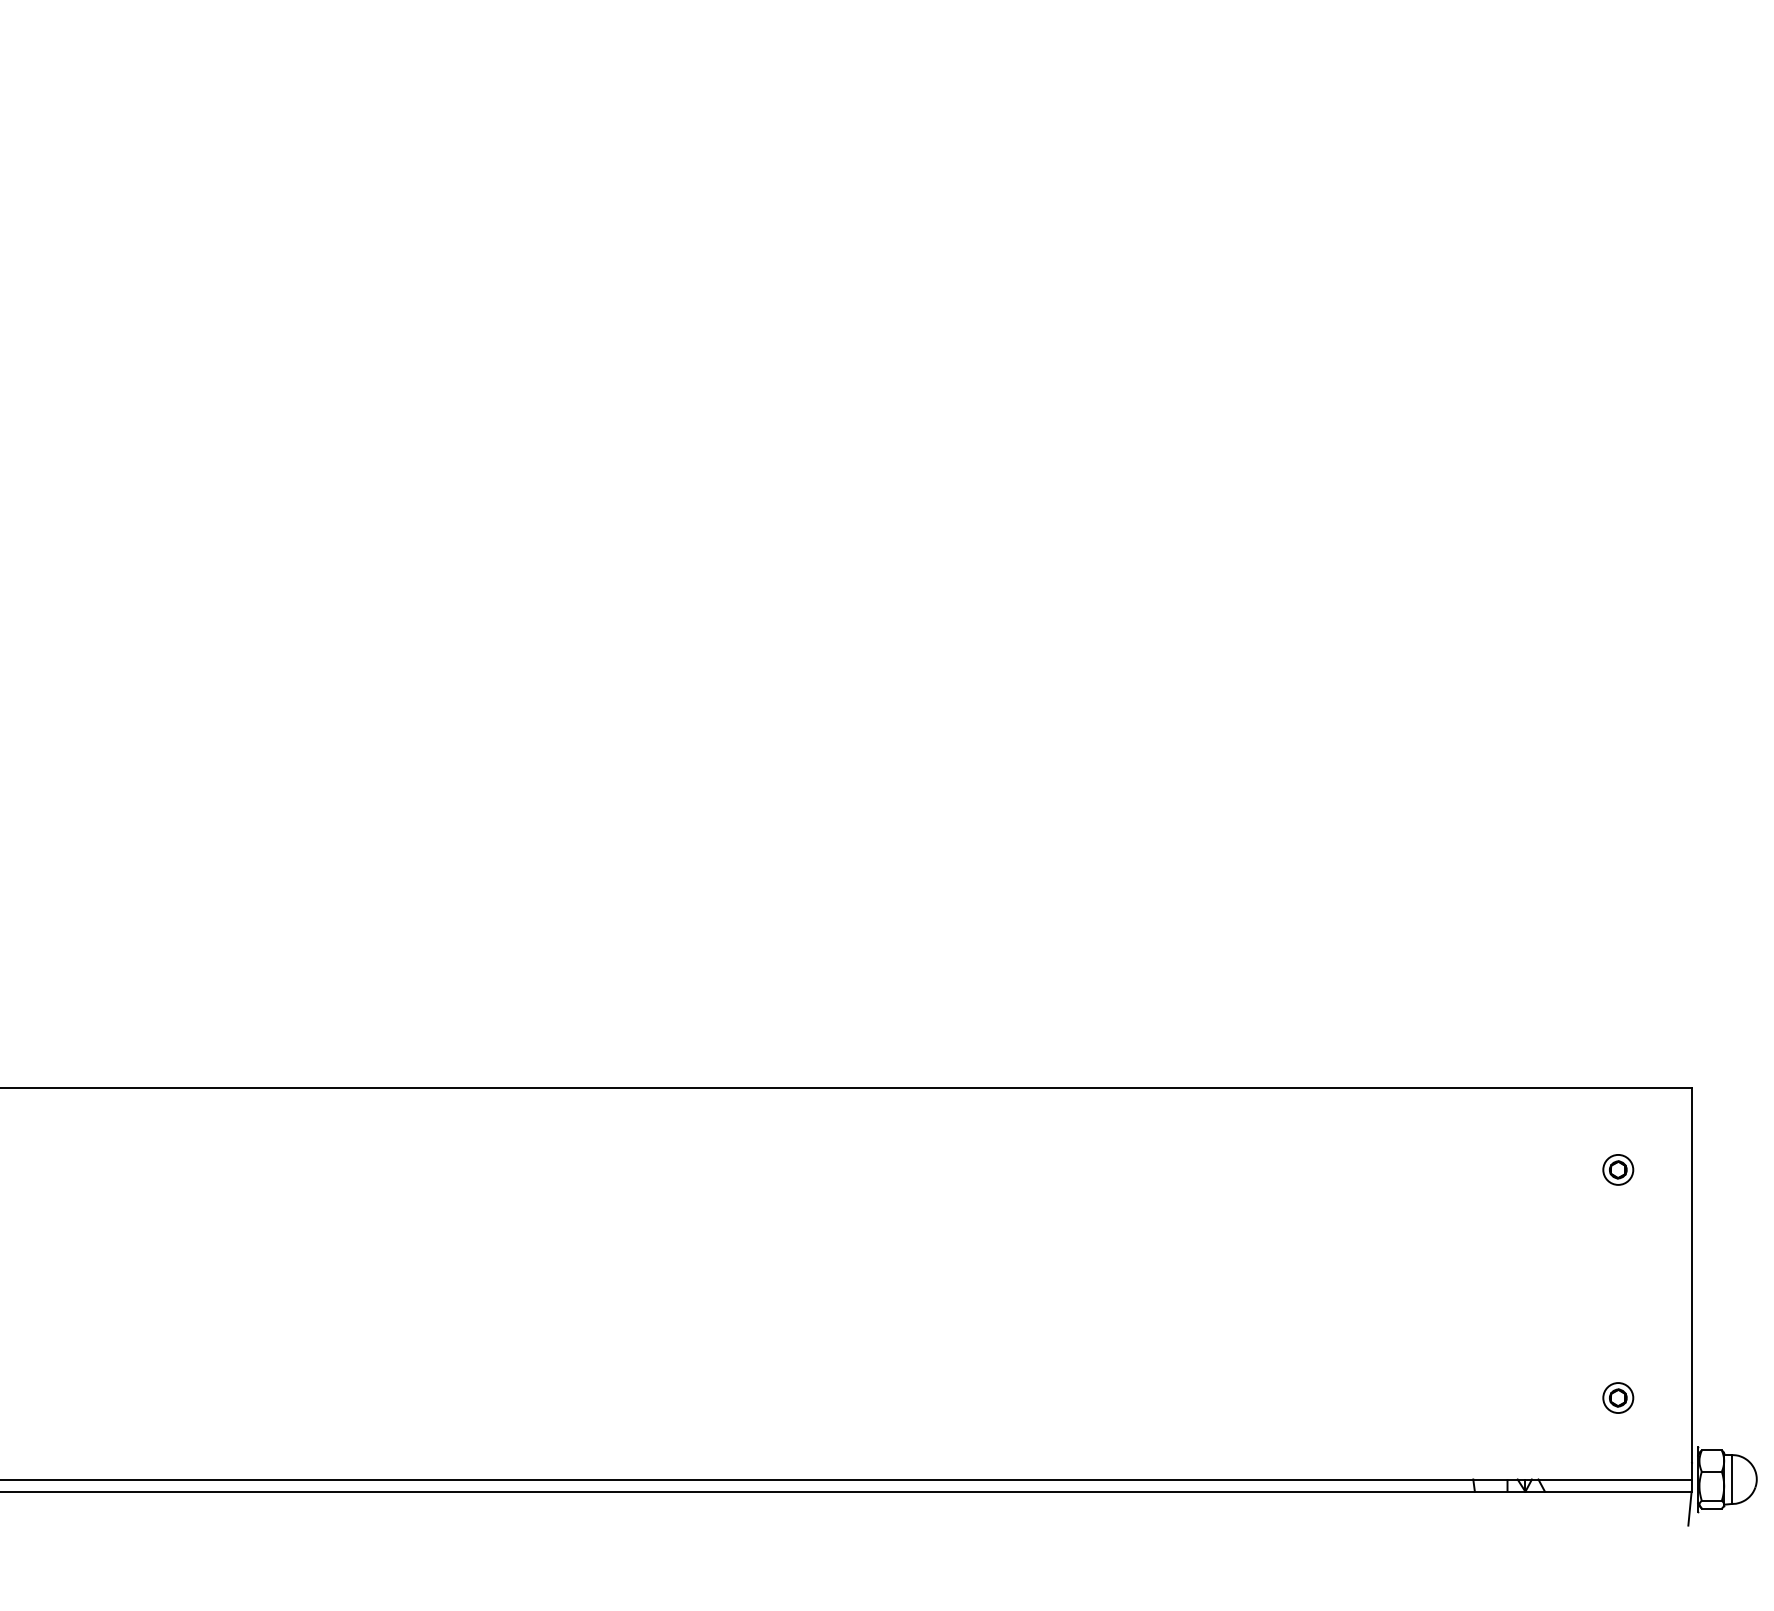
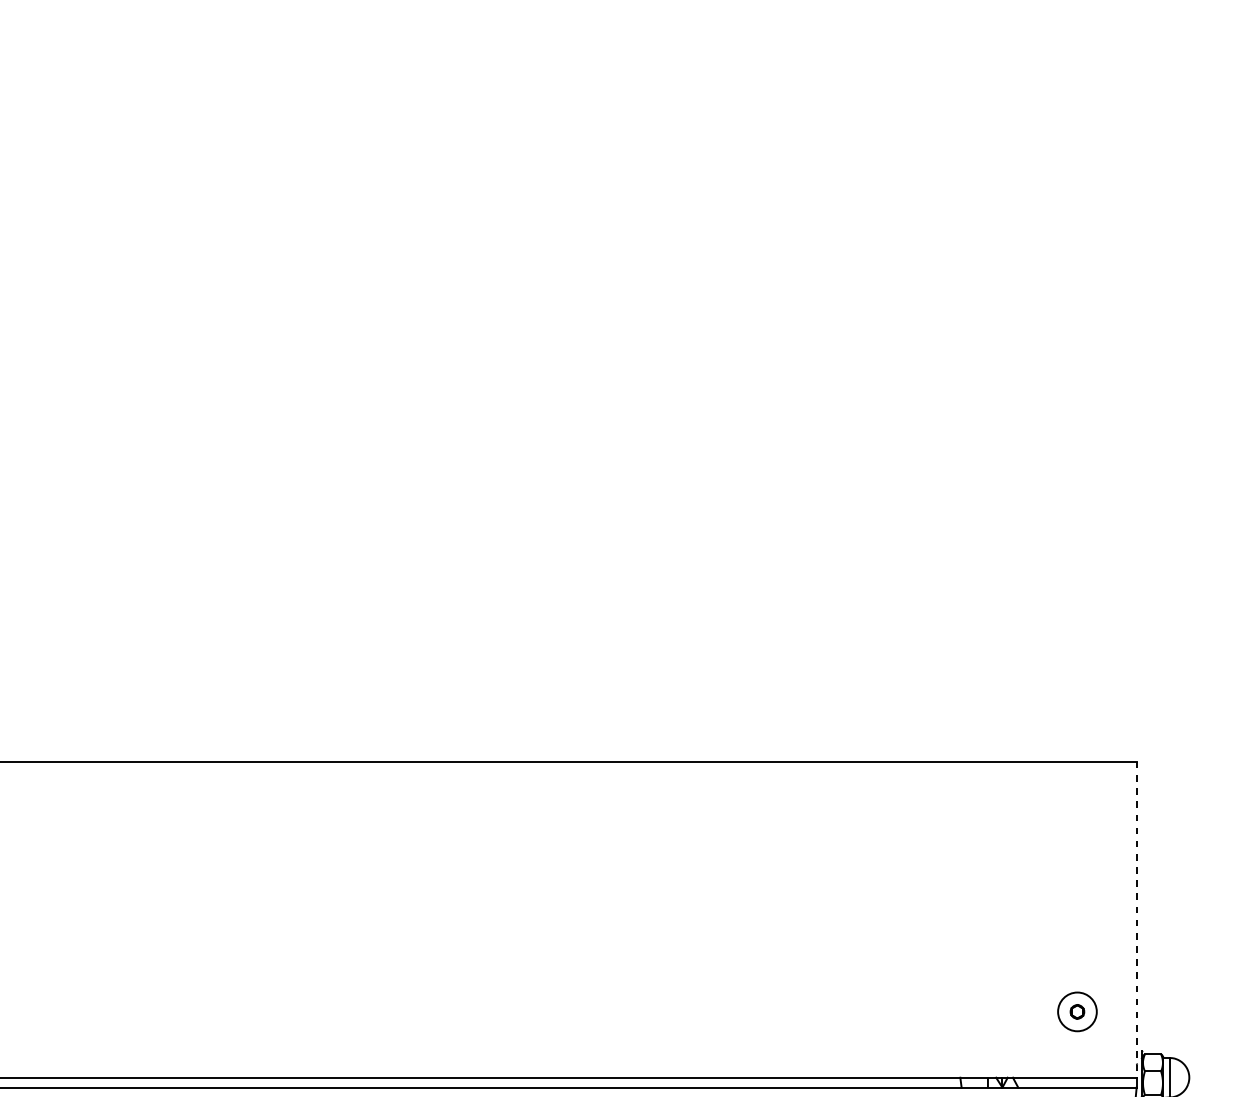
part: (1618, 1169) -> (1077, 827), removed
line: (1691, 1283) -> (1136, 919), solid -> dashed
circle: (1618, 1398) -> (1077, 1012), size x1.6

